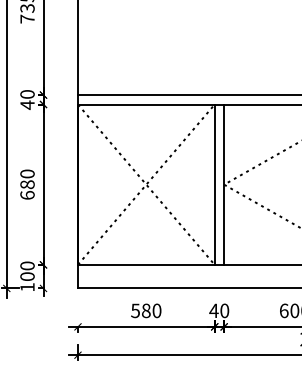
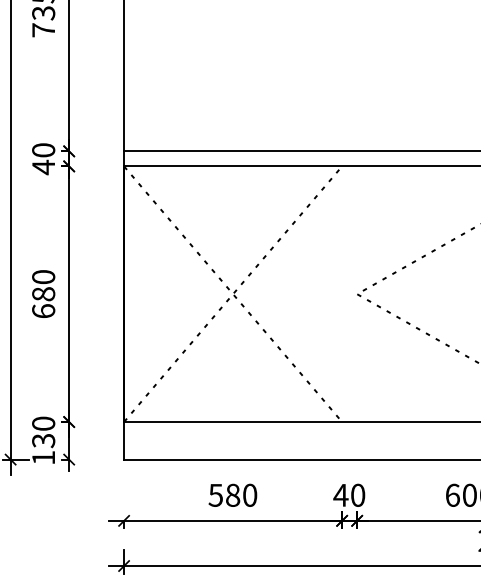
line: (214, 184) -> (341, 293), removed
line: (224, 184) -> (357, 293), removed
text: (27, 276) -> (43, 440), 100 -> 130

